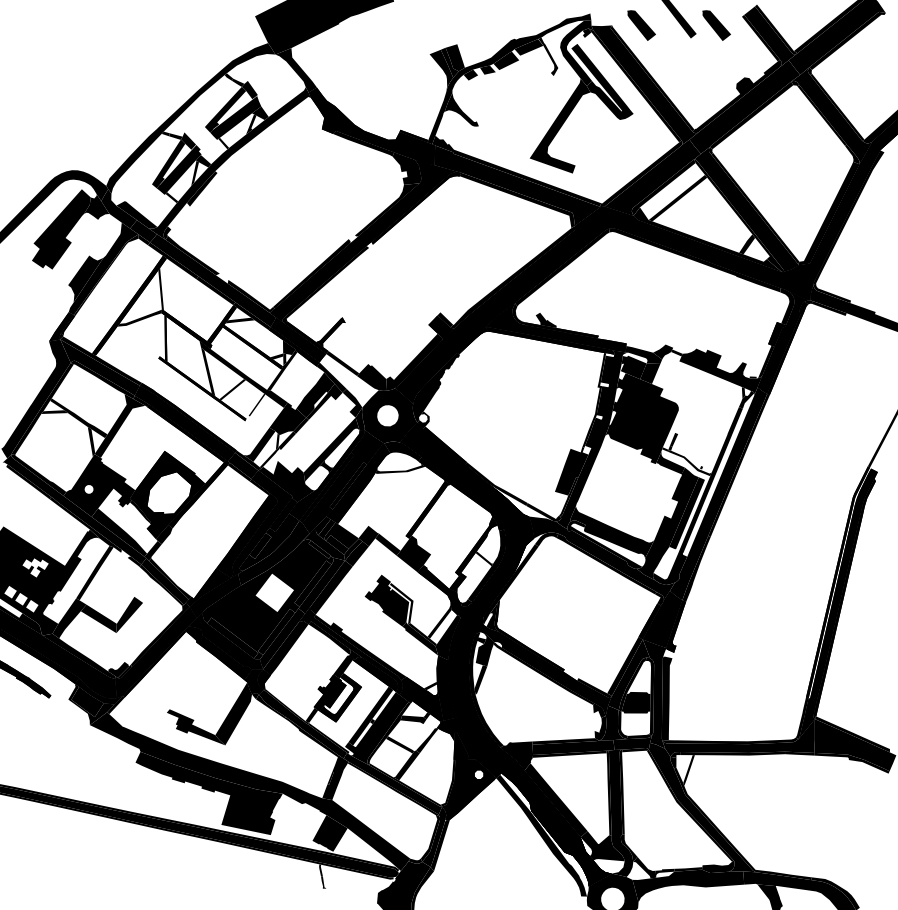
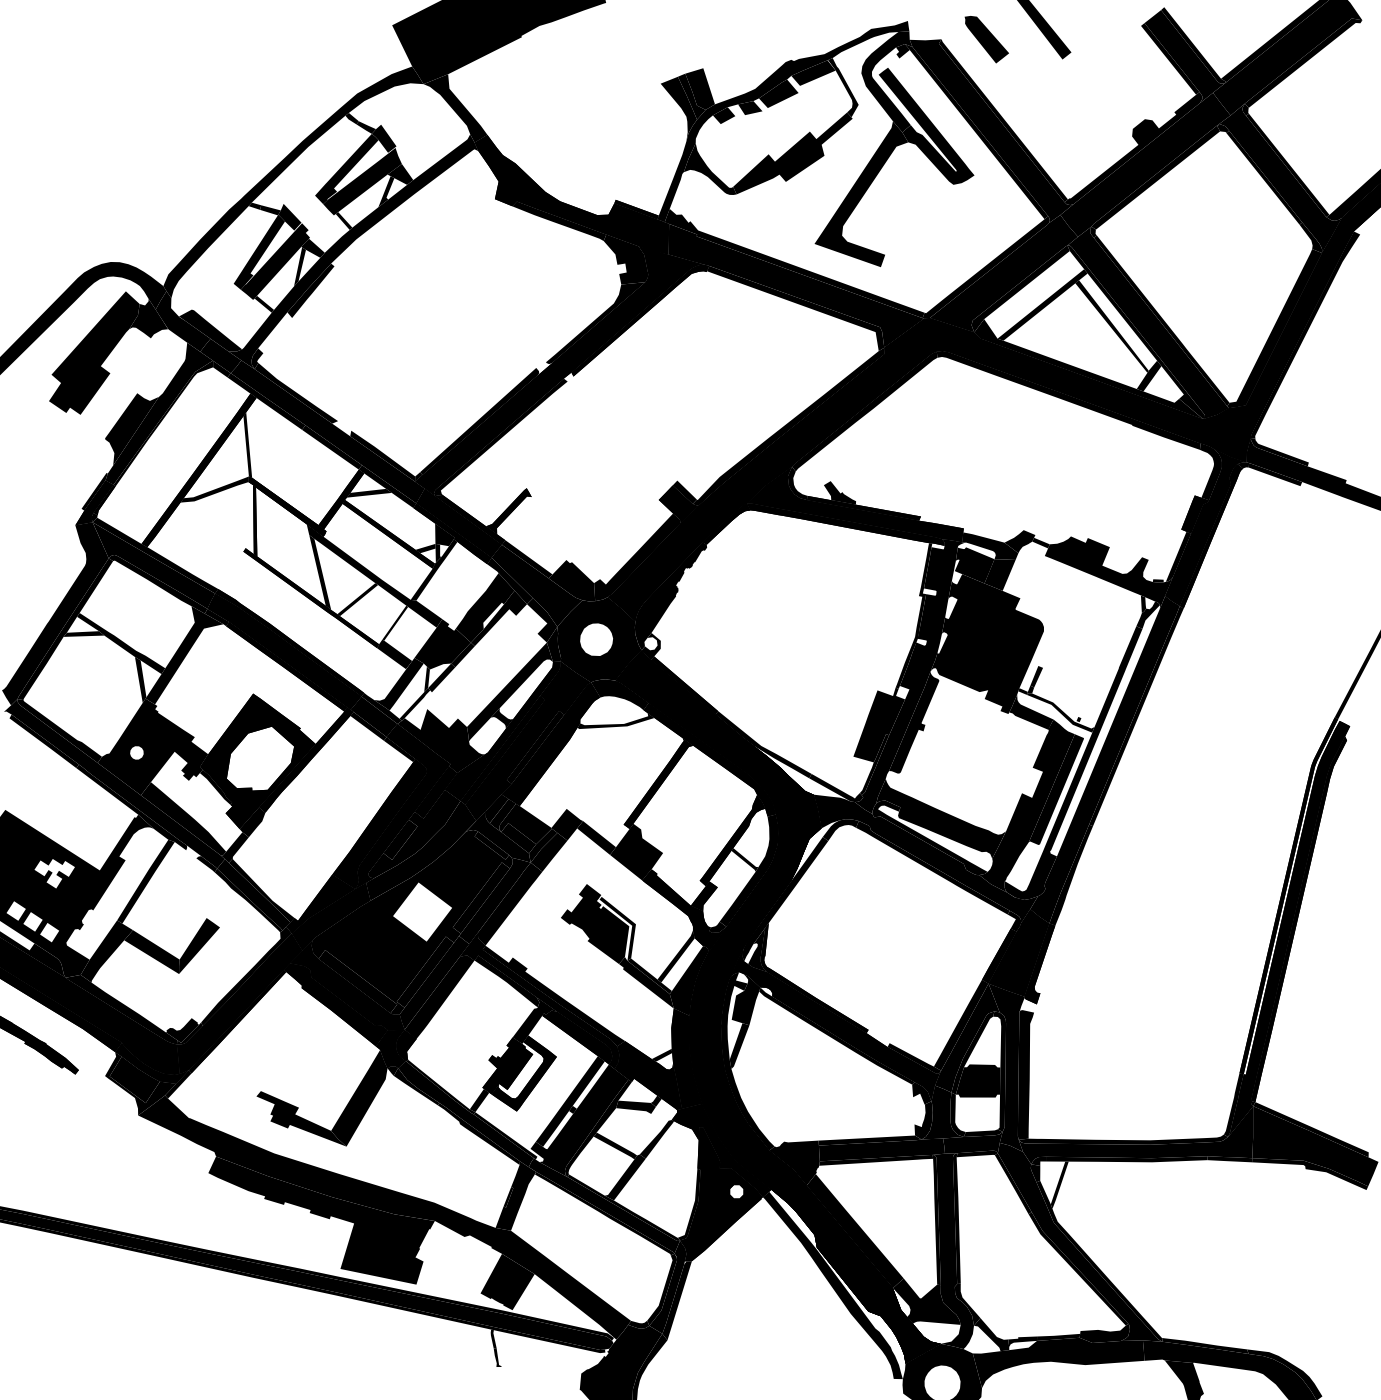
part: (716, 25) -> (1101, 39), removed
fill: (515, 99) -> (792, 153), added
fill: (722, 212) -> (1111, 327), added
fill: (61, 319) -> (94, 491), added
fill: (348, 380) -> (535, 585), added
fill: (256, 424) -> (394, 653), added
fill: (594, 469) -> (914, 722), added

